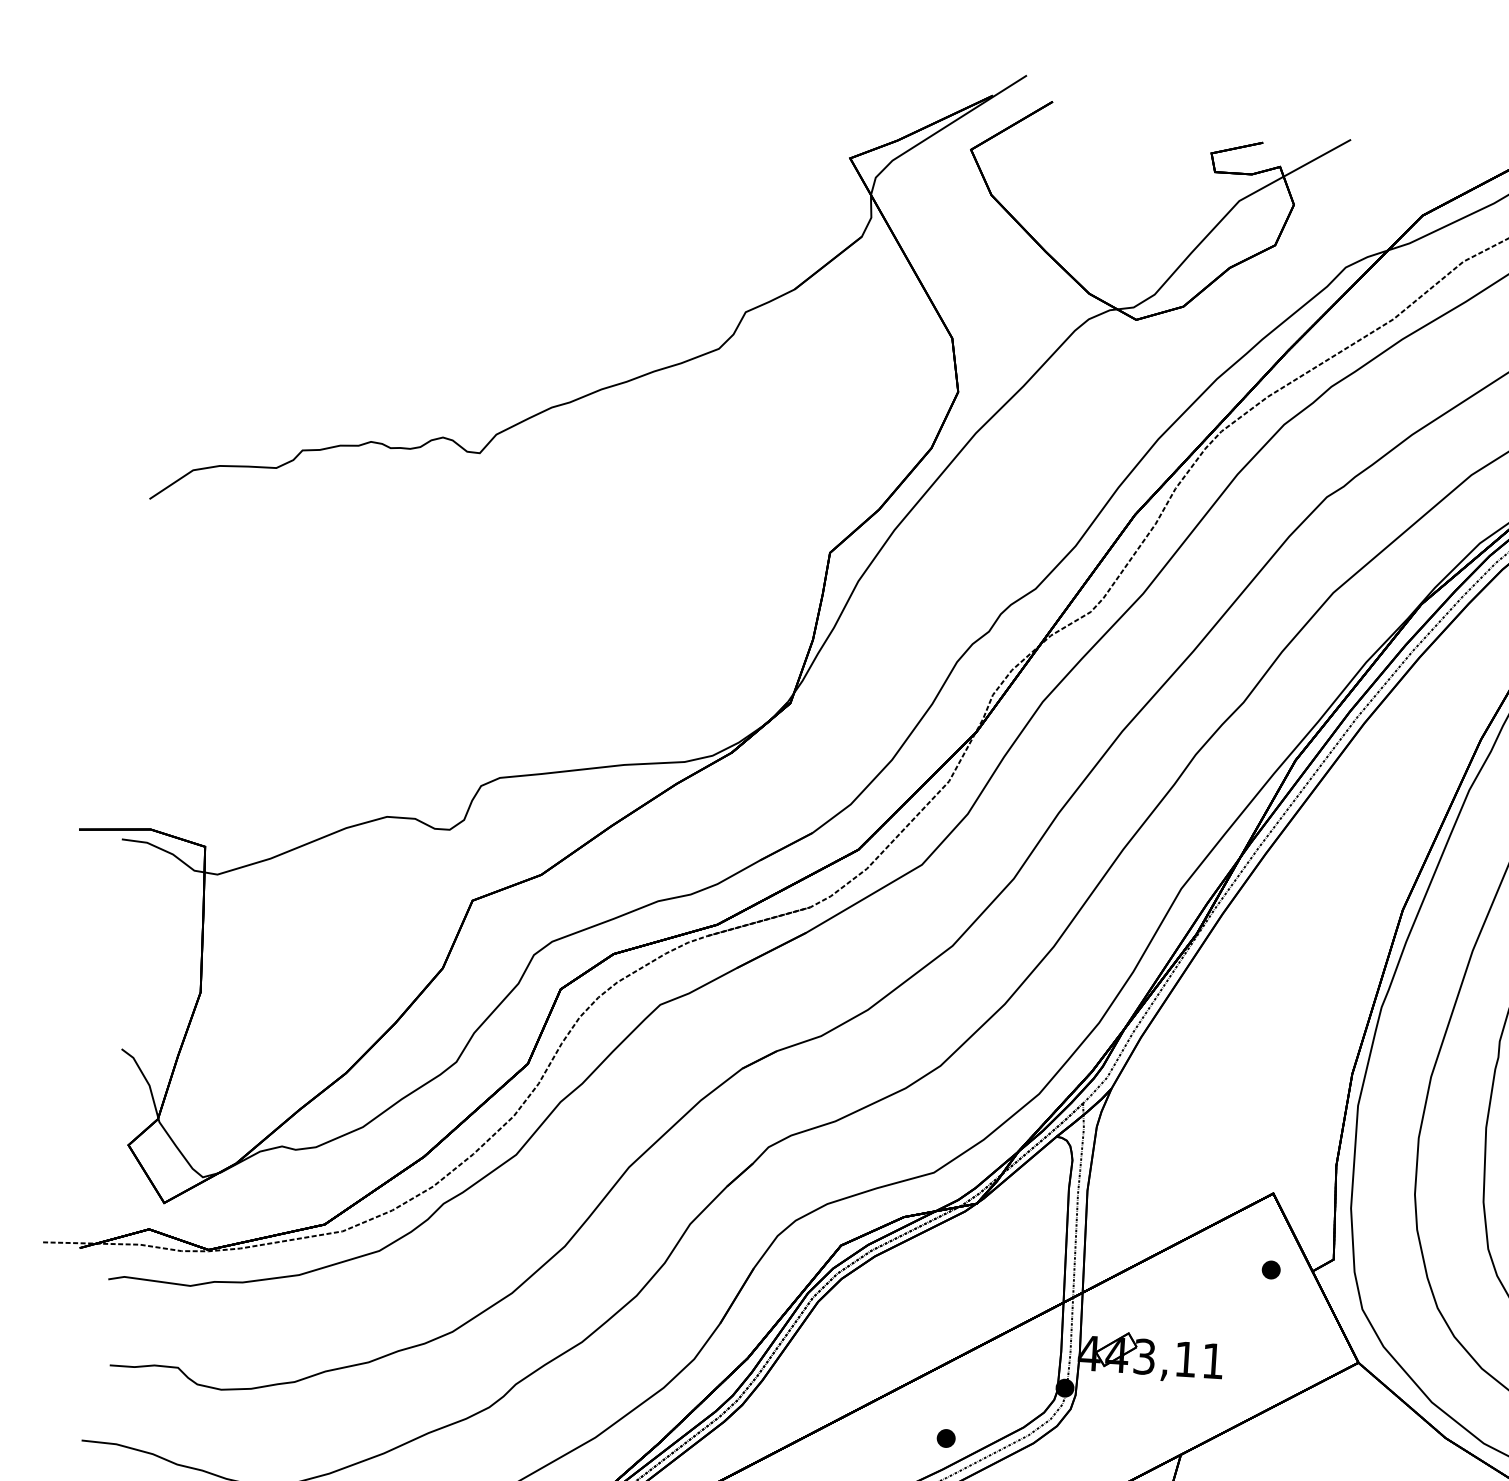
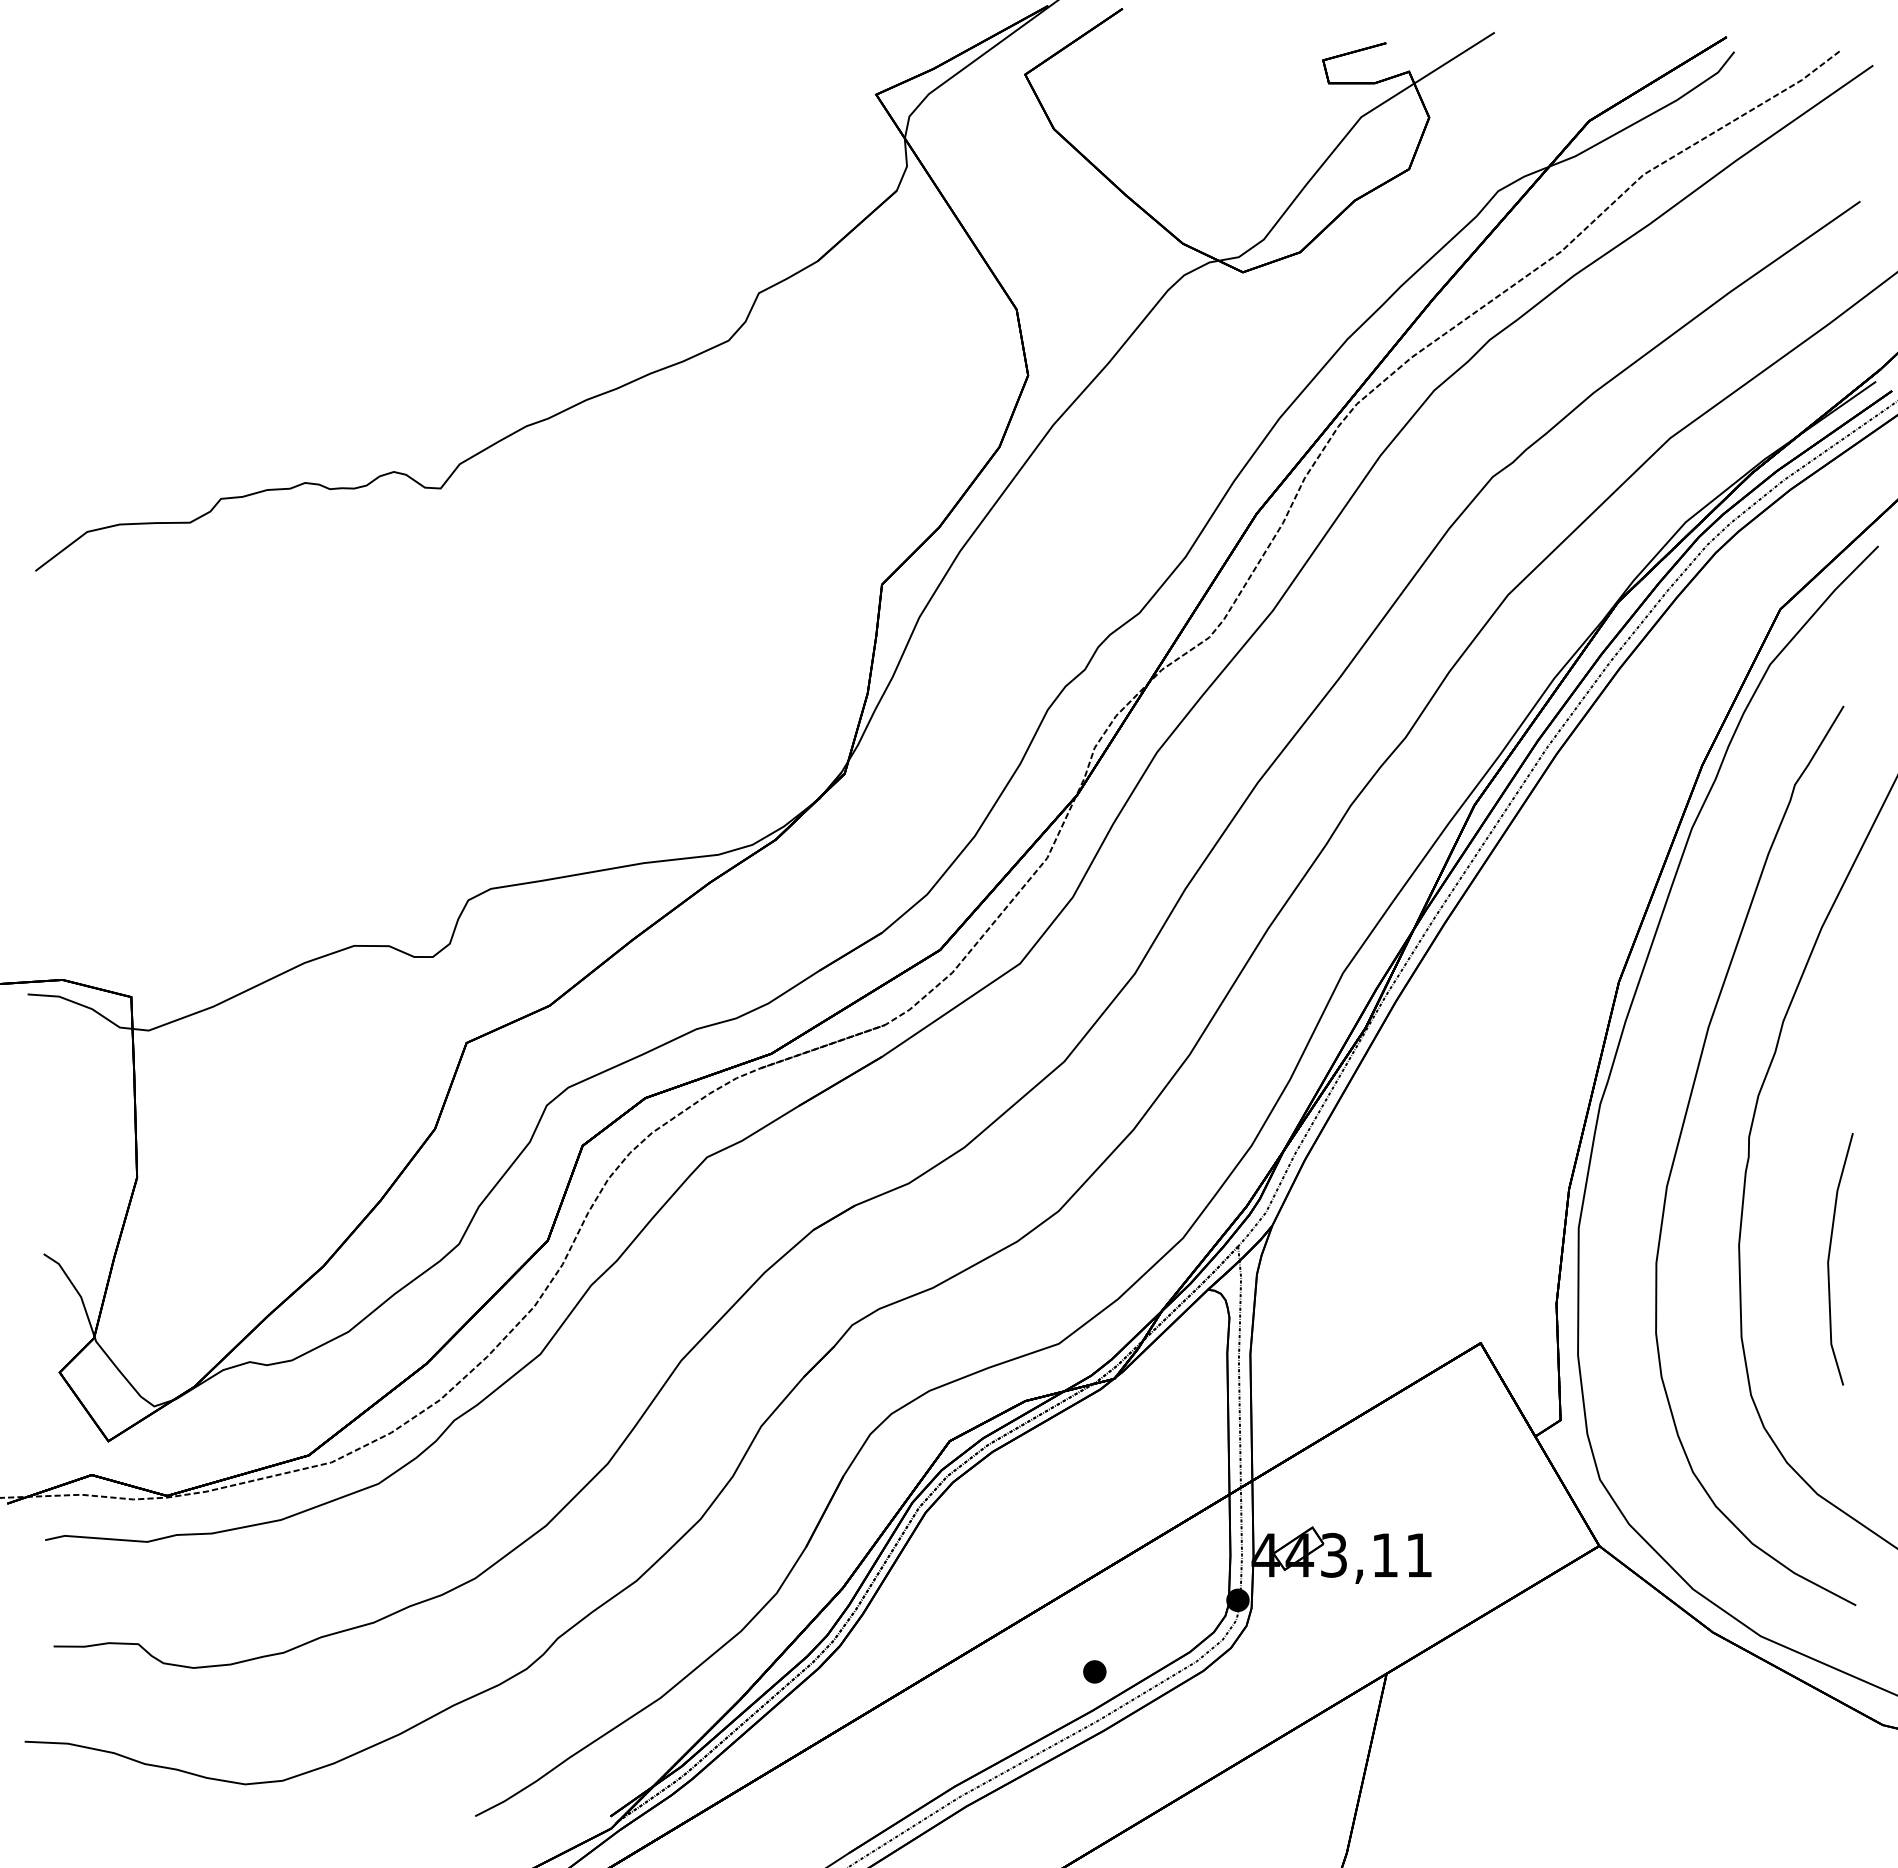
part: (1270, 1269) -> (1483, 1437), removed

